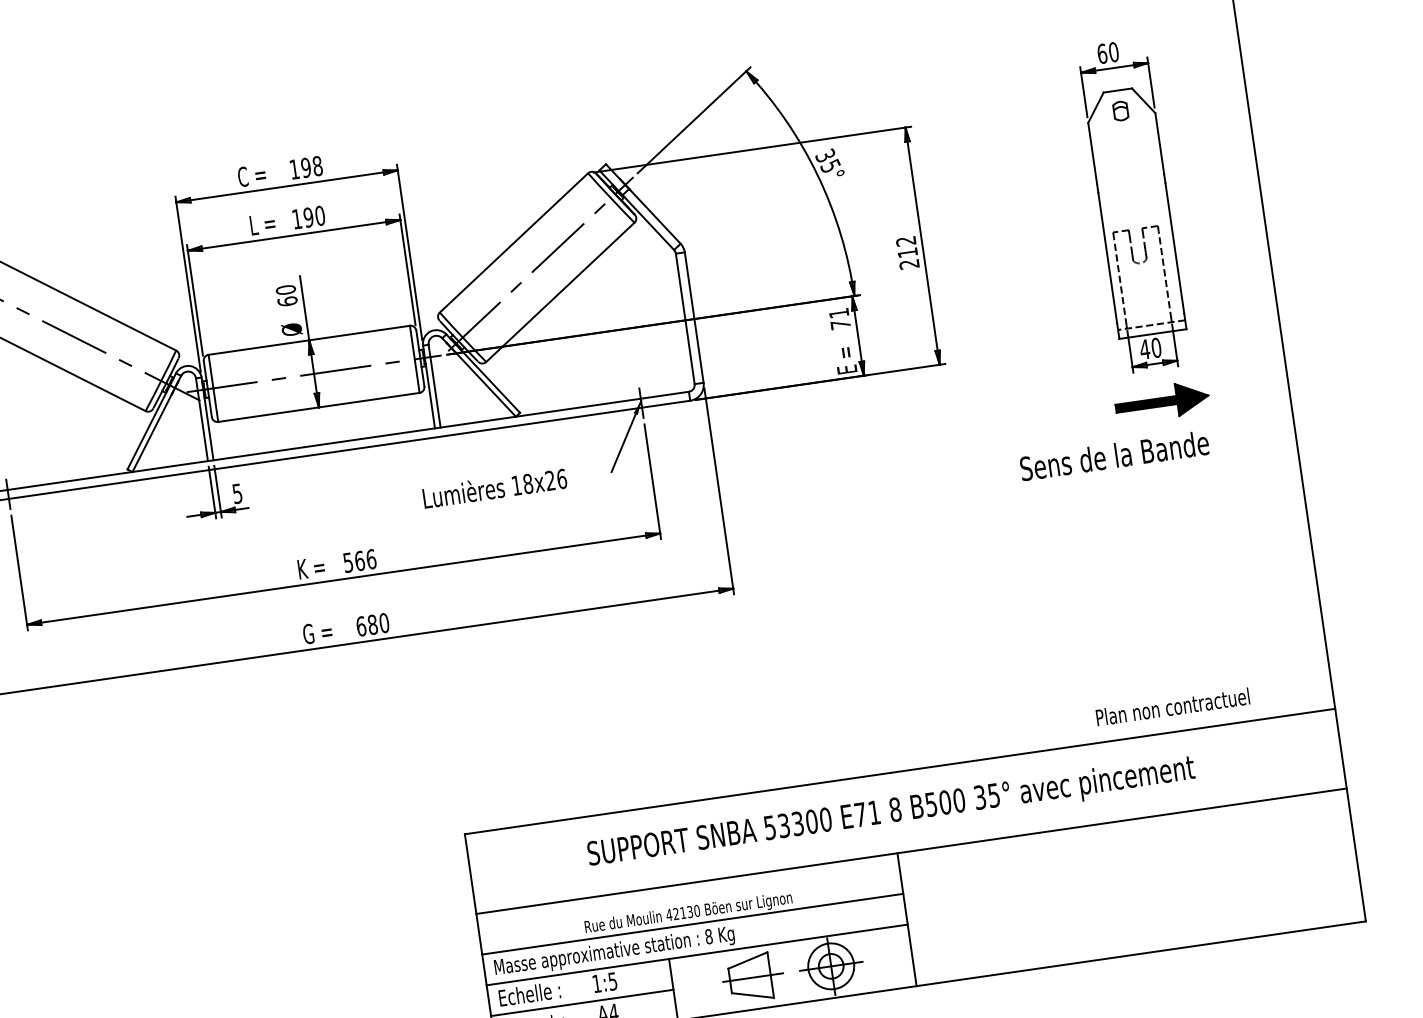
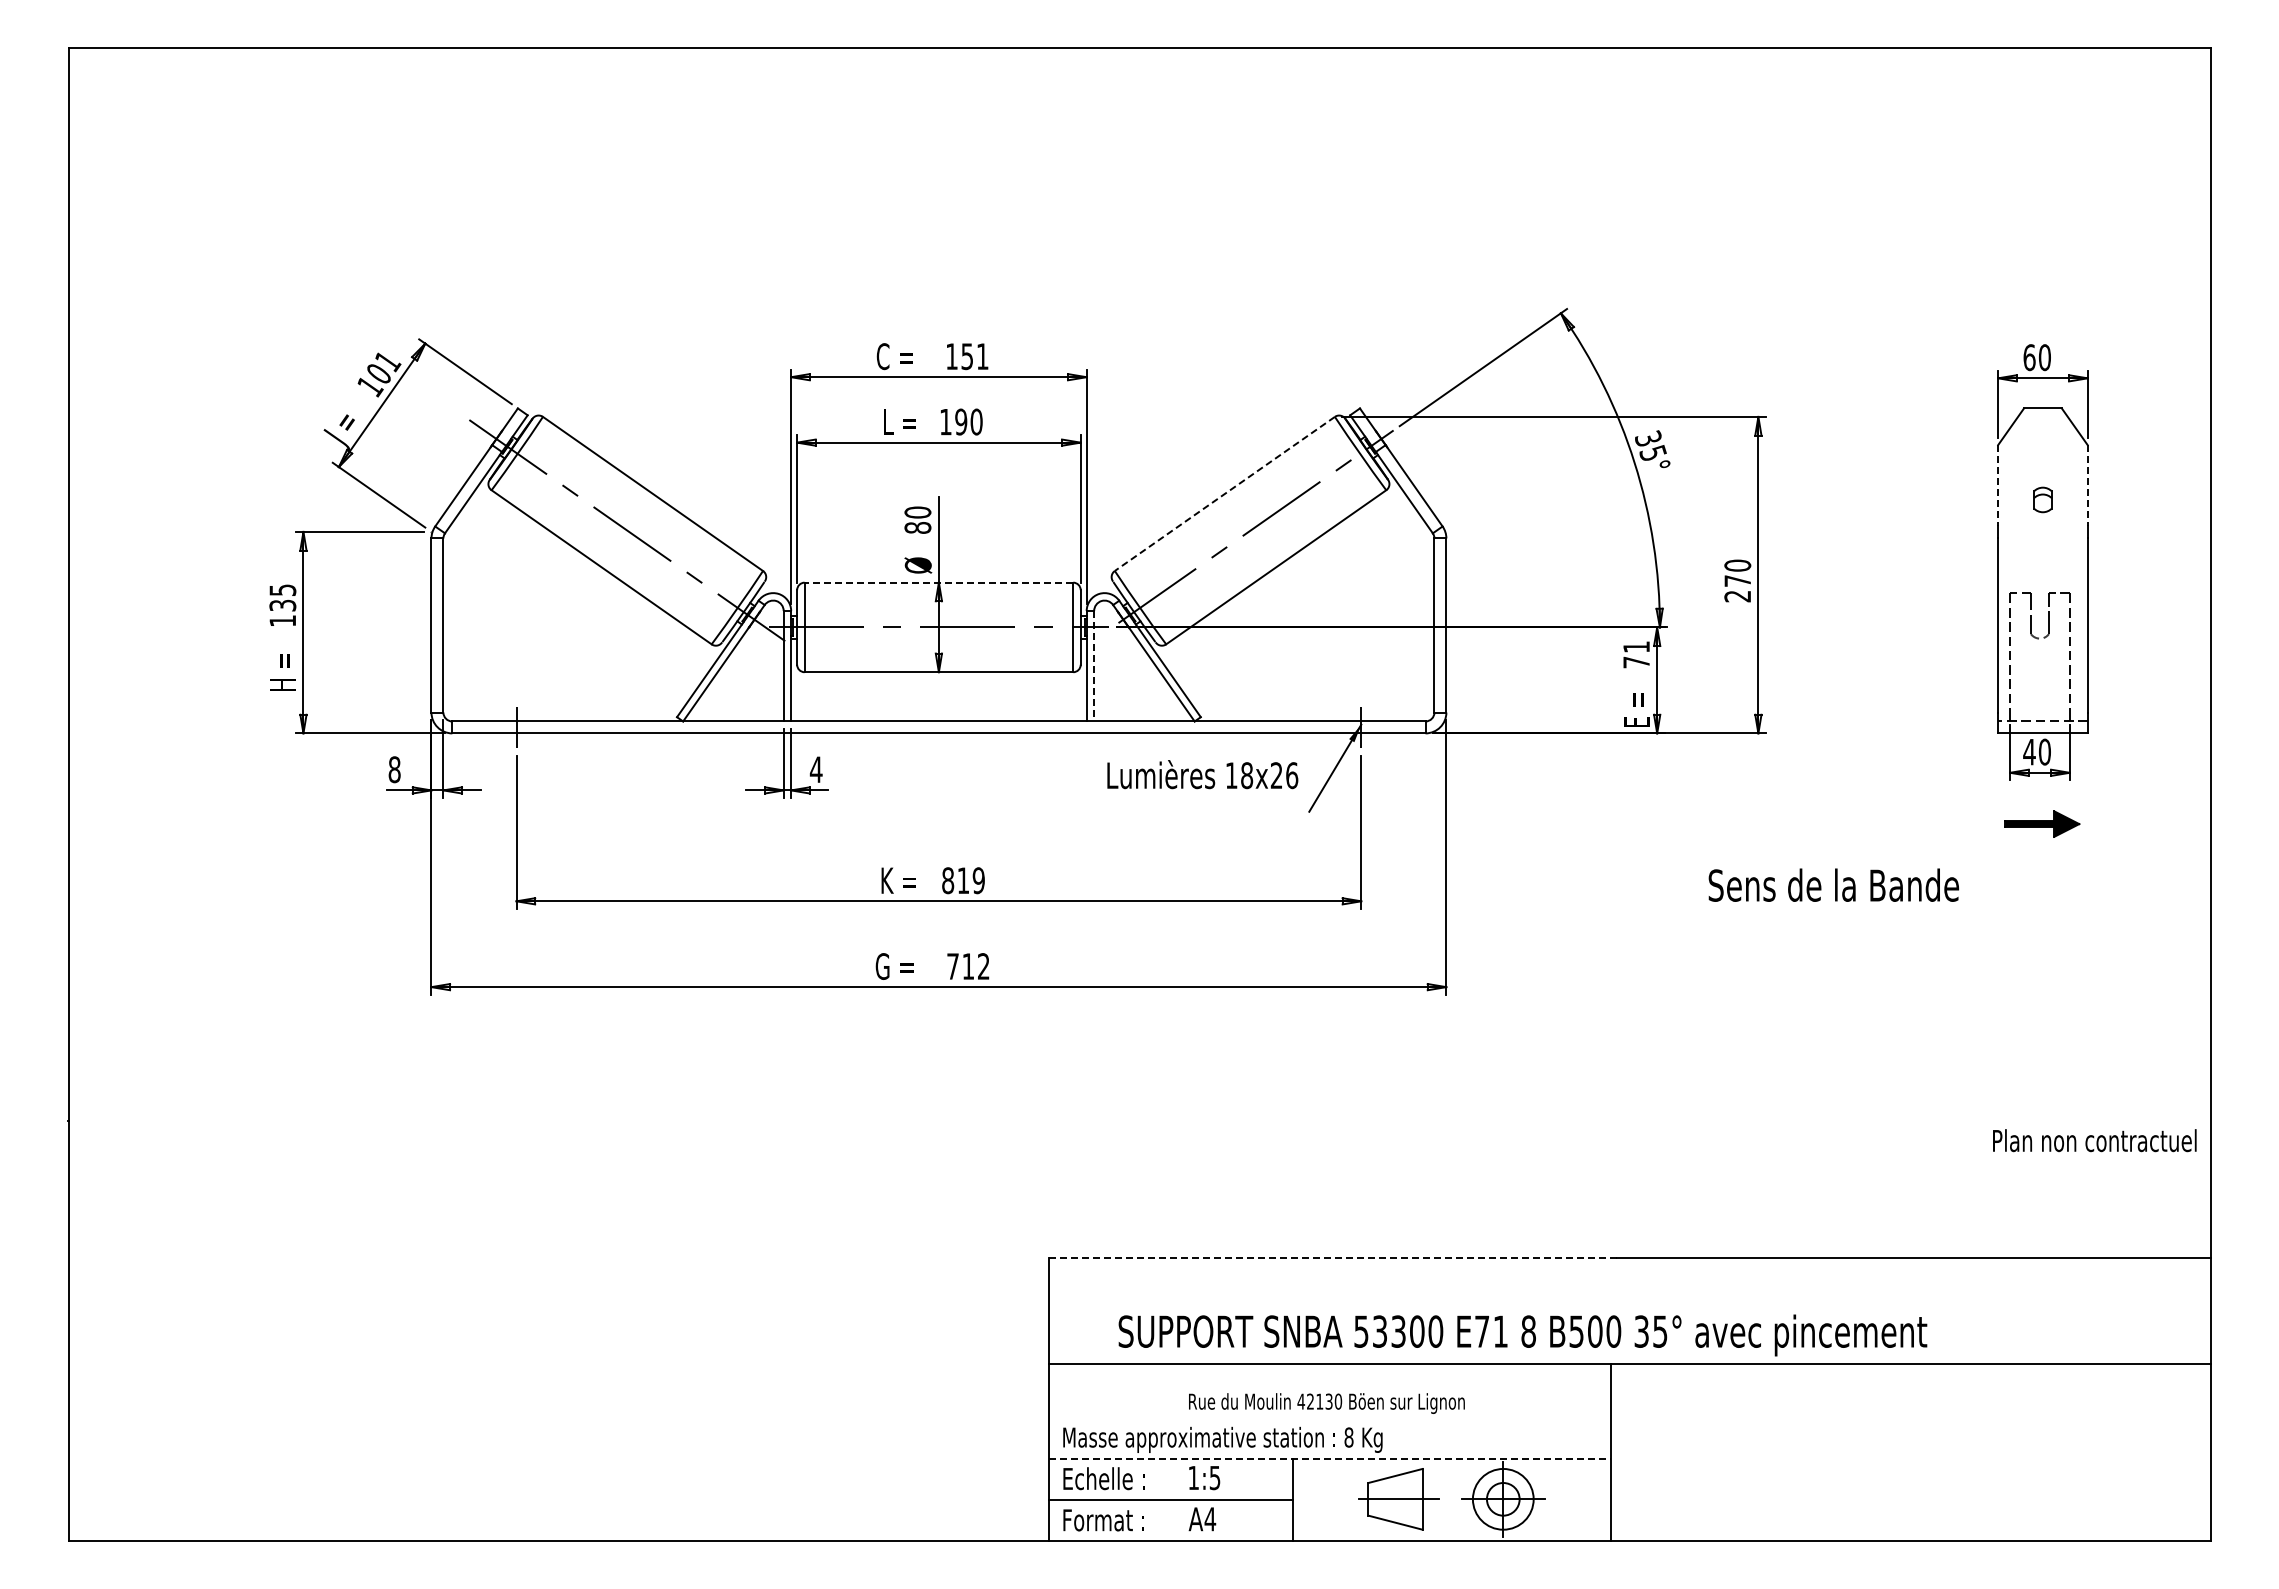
part: (1120, 110) -> (2042, 499), moved
line: (1159, 143) -> (2087, 485), solid -> dashed
line: (1092, 153) -> (1998, 485), solid -> dashed
text: (311, 166) -> (974, 356), 198 -> 151
line: (513, 243) -> (1224, 494), solid -> dashed
text: (906, 246) -> (1737, 572), 212 -> 270
text: (287, 301) -> (917, 527), 60 -> 80
line: (308, 340) -> (938, 582), solid -> dashed
line: (434, 386) -> (1094, 666), solid -> dashed
part: (1162, 401) -> (2042, 823), size x0.6
text: (1114, 455) -> (1833, 884), moved
text: (494, 487) -> (1202, 774), moved
text: (236, 493) -> (815, 769), 5 -> 4
text: (359, 560) -> (963, 880), 566 -> 819
text: (372, 624) -> (968, 966), 680 -> 712
text: (1172, 706) -> (2094, 1140), moved
line: (677, 803) -> (1333, 1257), solid -> dashed
text: (891, 813) -> (1522, 1335), moved
line: (692, 924) -> (1330, 1418), removed
line: (697, 955) -> (1330, 1459), solid -> dashed

